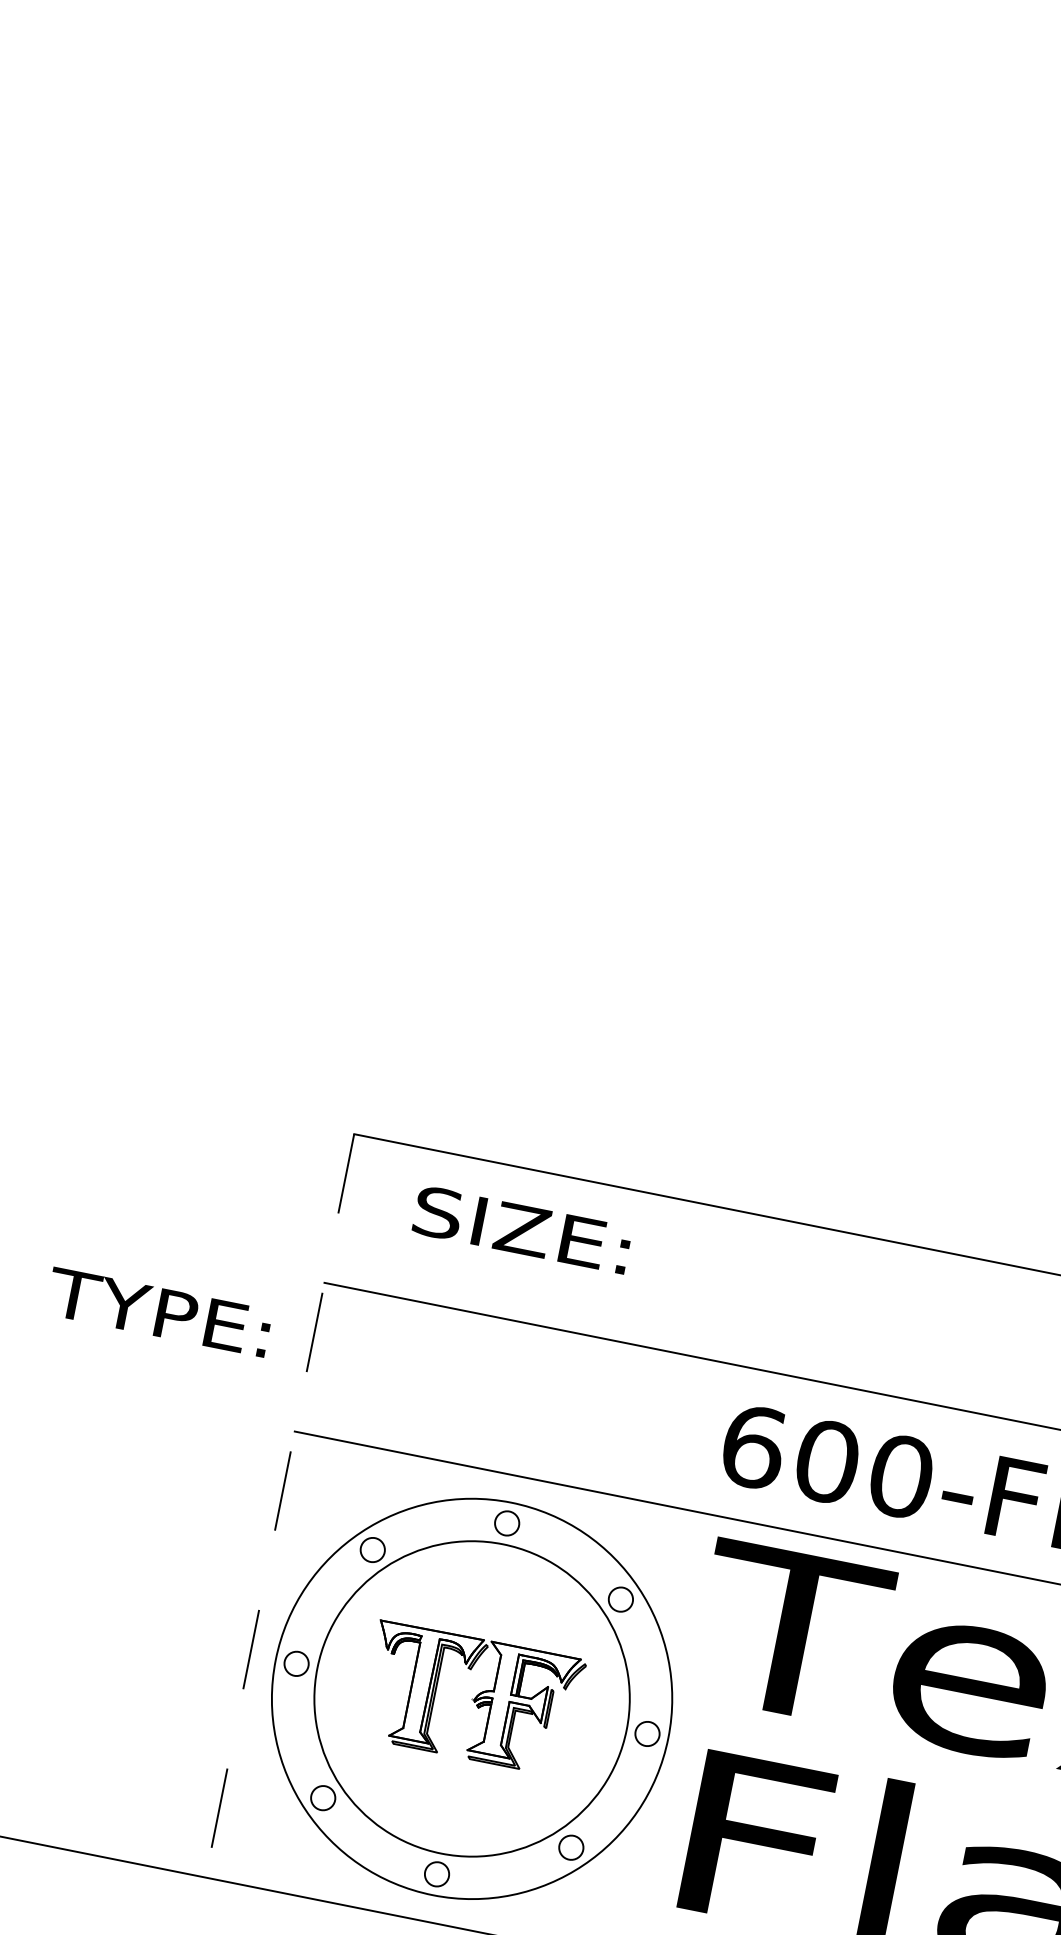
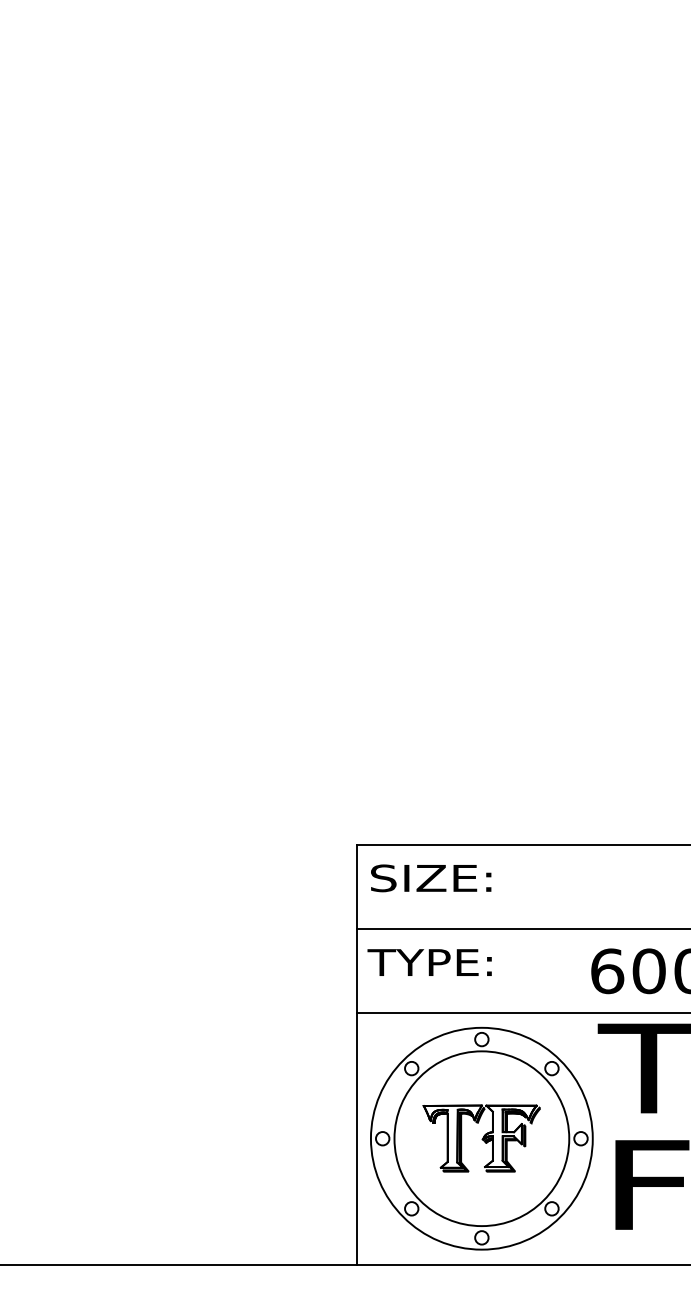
text: (522, 1230) -> (431, 878), moved
text: (158, 1311) -> (429, 962), moved
line: (279, 1507) -> (356, 1055), dashed -> solid

